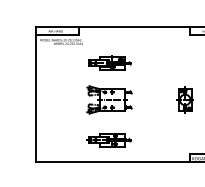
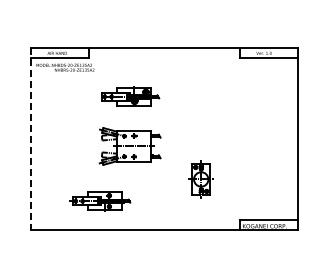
line: (35, 94) -> (30, 139), solid -> dashed
part: (184, 99) -> (200, 179), moved
part: (108, 140) -> (100, 201), moved

